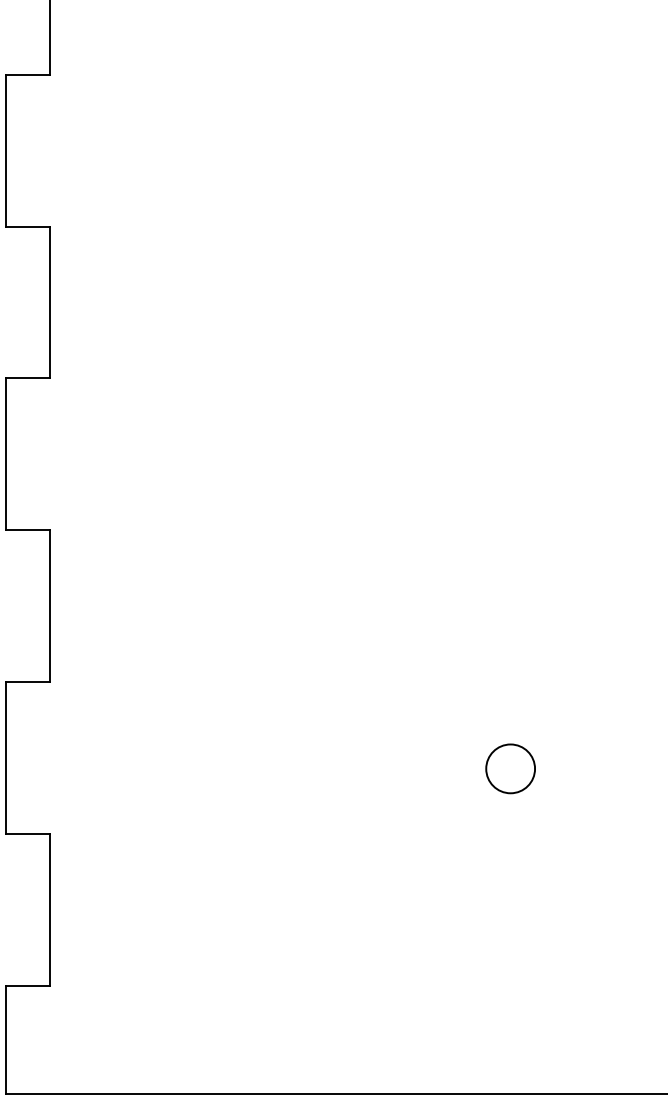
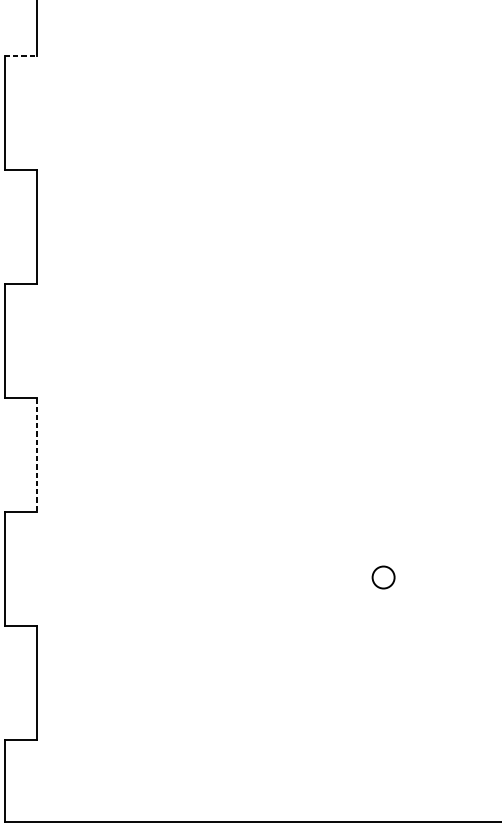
line: (27, 74) -> (20, 56), solid -> dashed
line: (49, 606) -> (37, 455), solid -> dashed
circle: (510, 768) -> (383, 577), size x0.6

